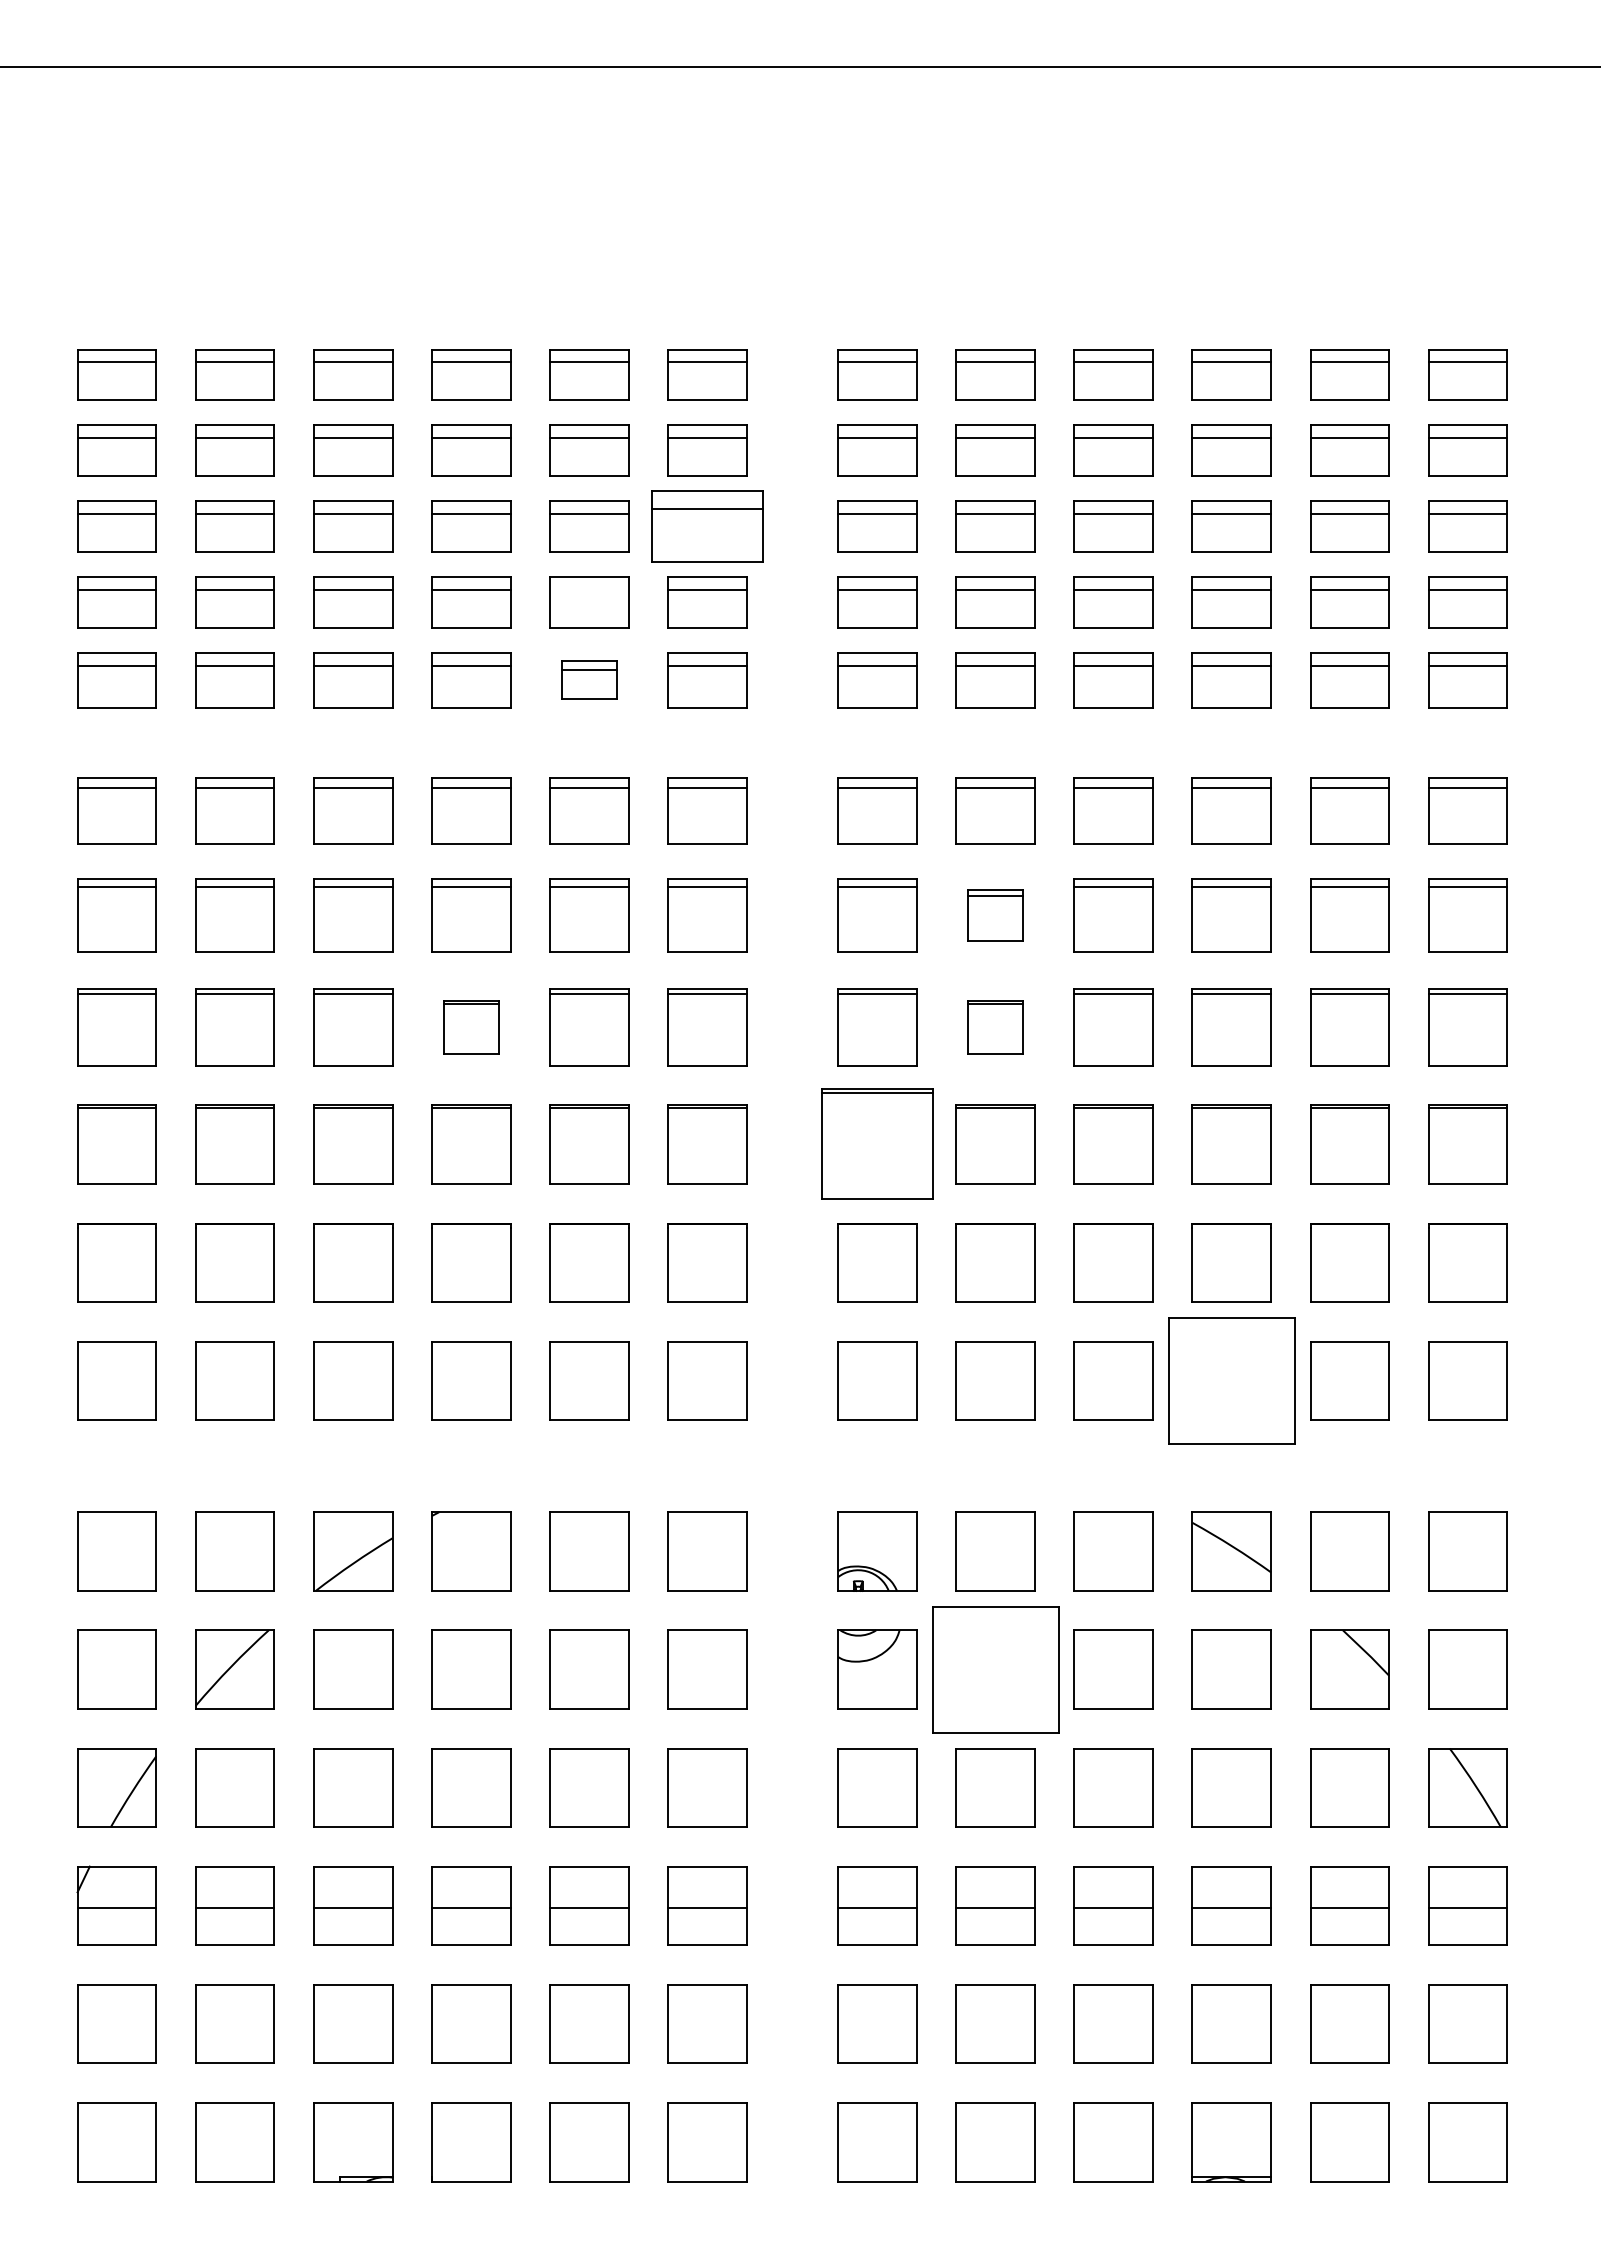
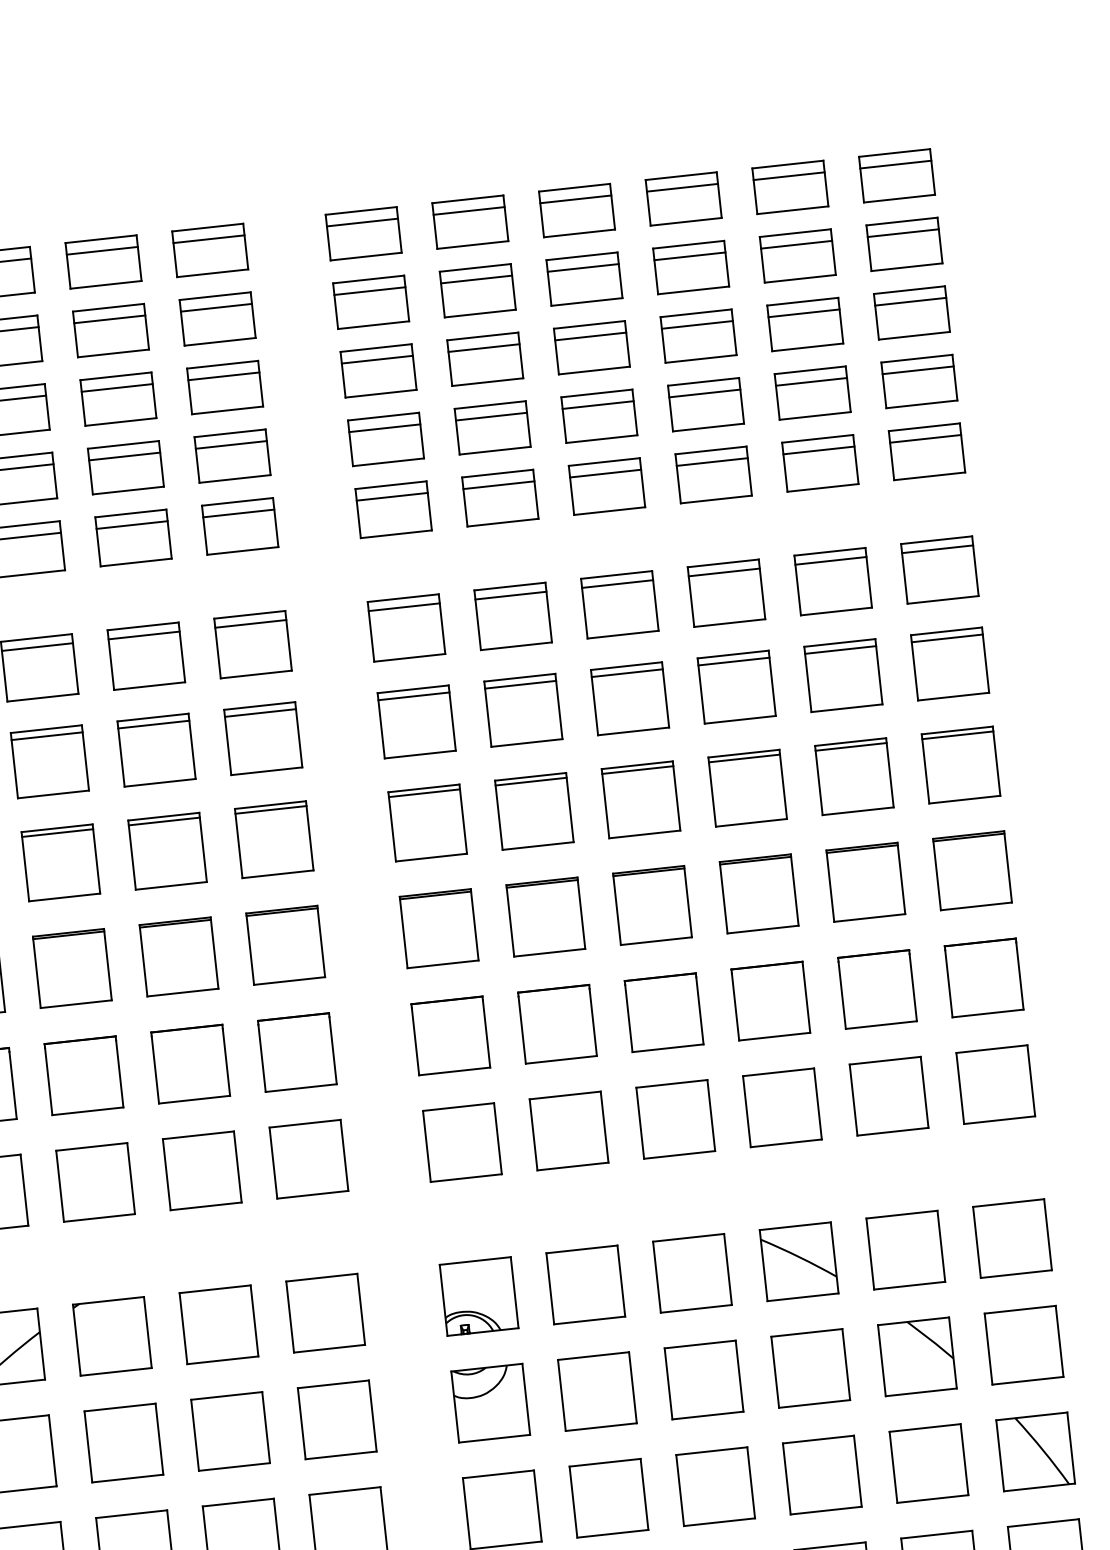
part: (707, 526) -> (225, 387), size x0.71
line: (589, 590) -> (124, 456), added
part: (589, 680) -> (133, 538), size x1.43
part: (995, 915) -> (523, 710), size x1.43
part: (471, 1027) -> (61, 863), size x1.43
part: (995, 1027) -> (534, 811), size x1.43
part: (877, 1144) -> (439, 928), size x0.71
part: (1231, 1380) -> (782, 1107), size x0.62
part: (995, 1669) -> (597, 1391), size x0.62

